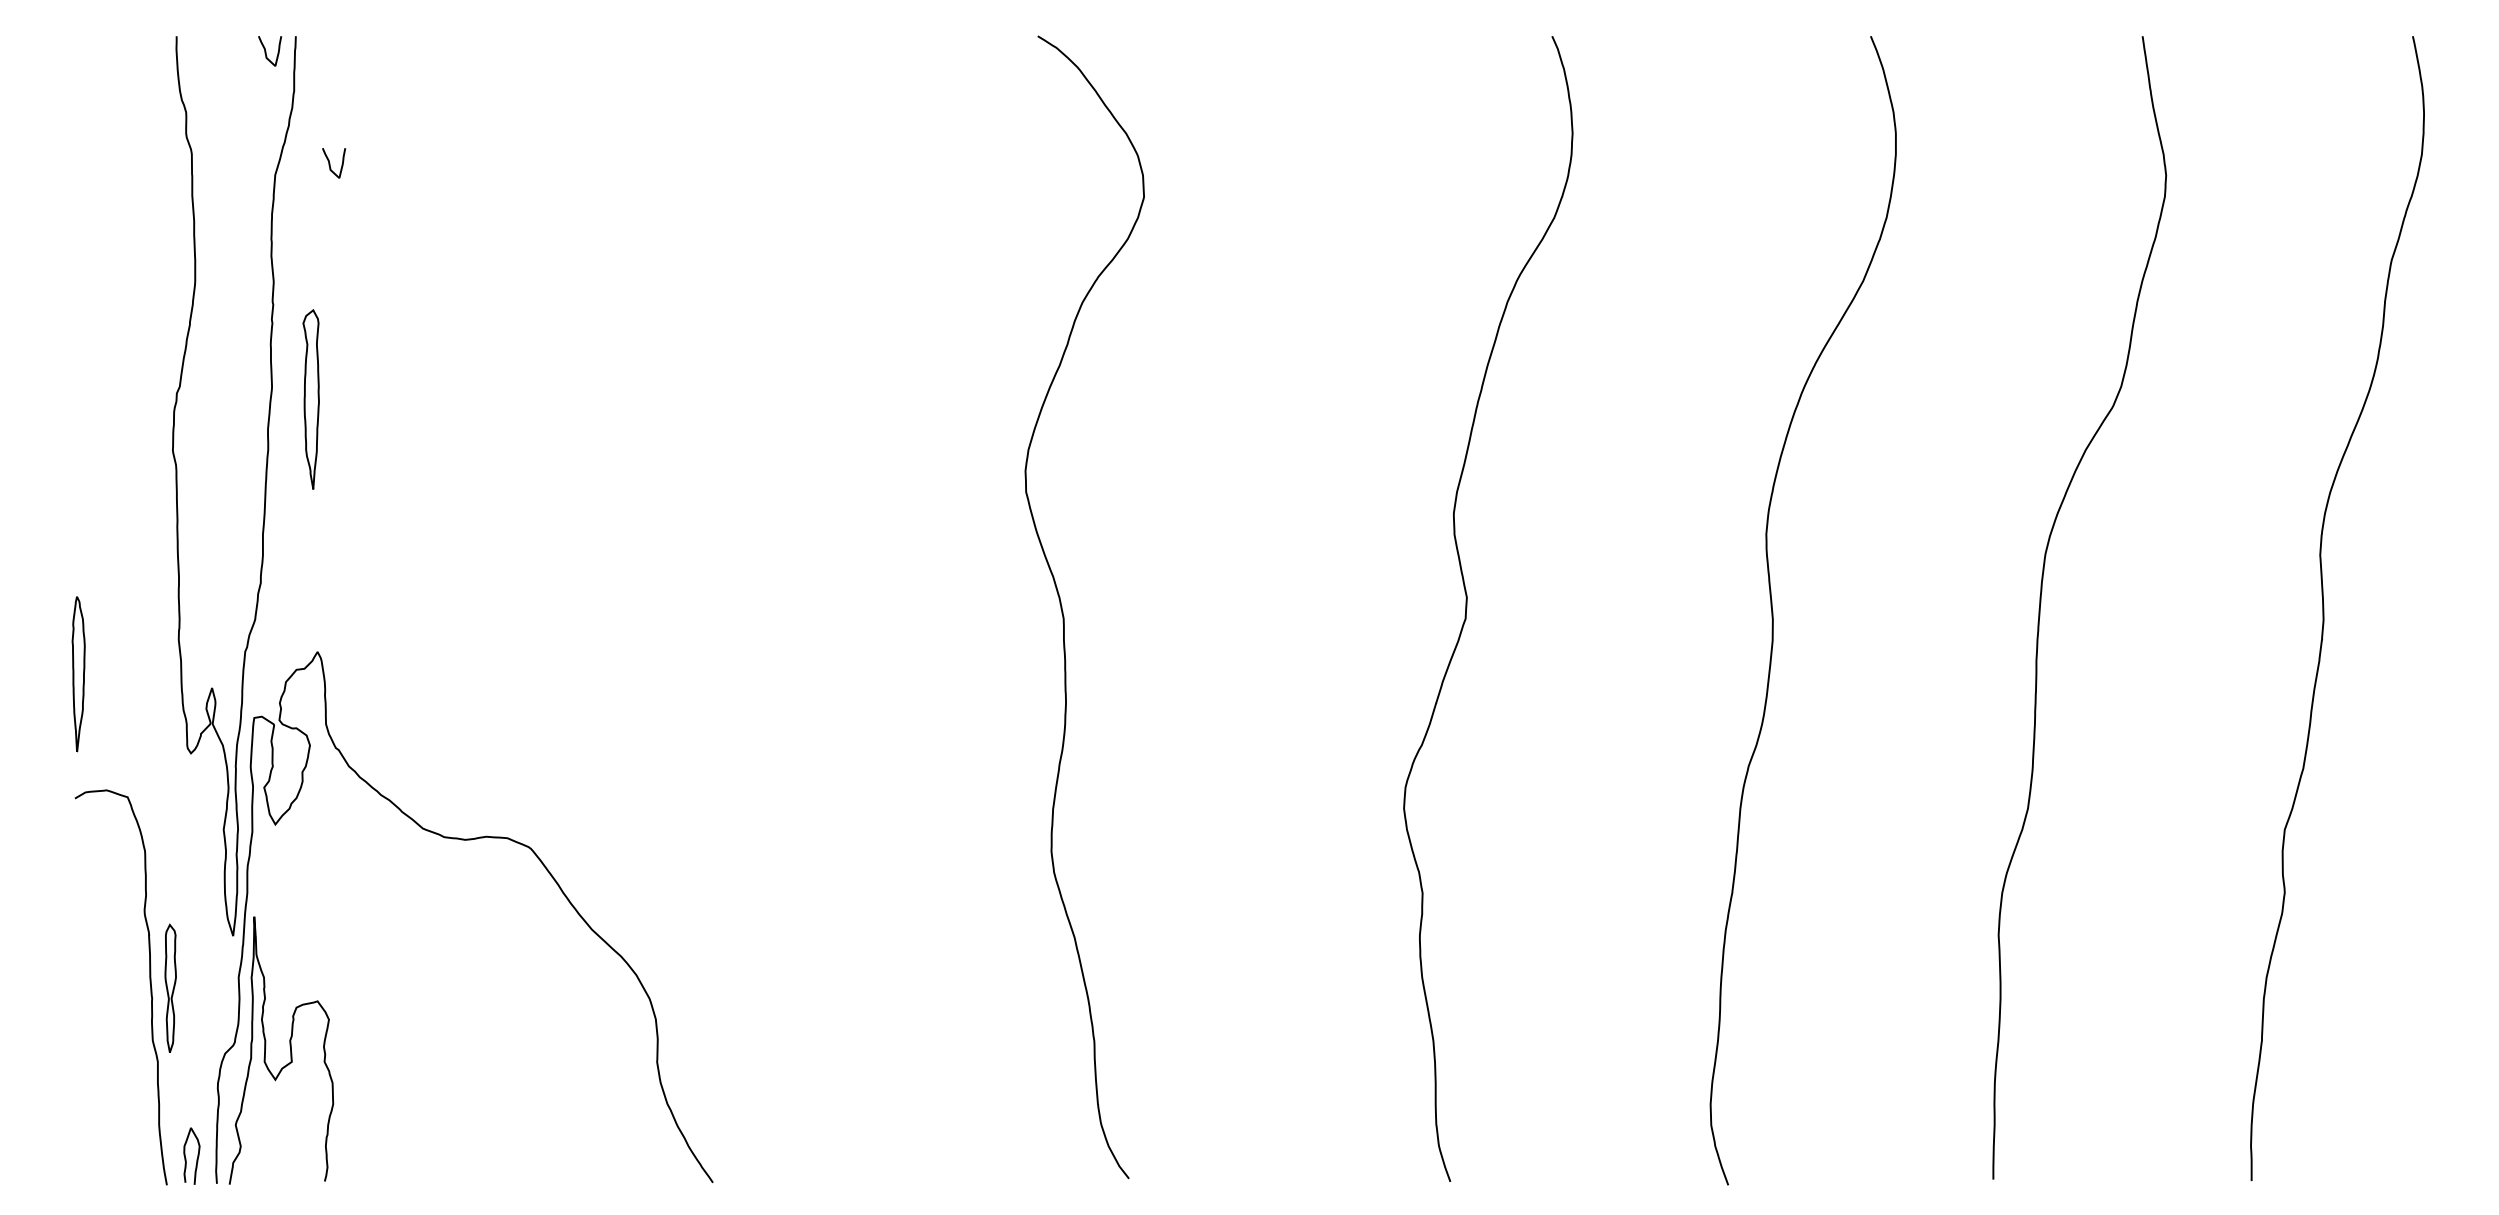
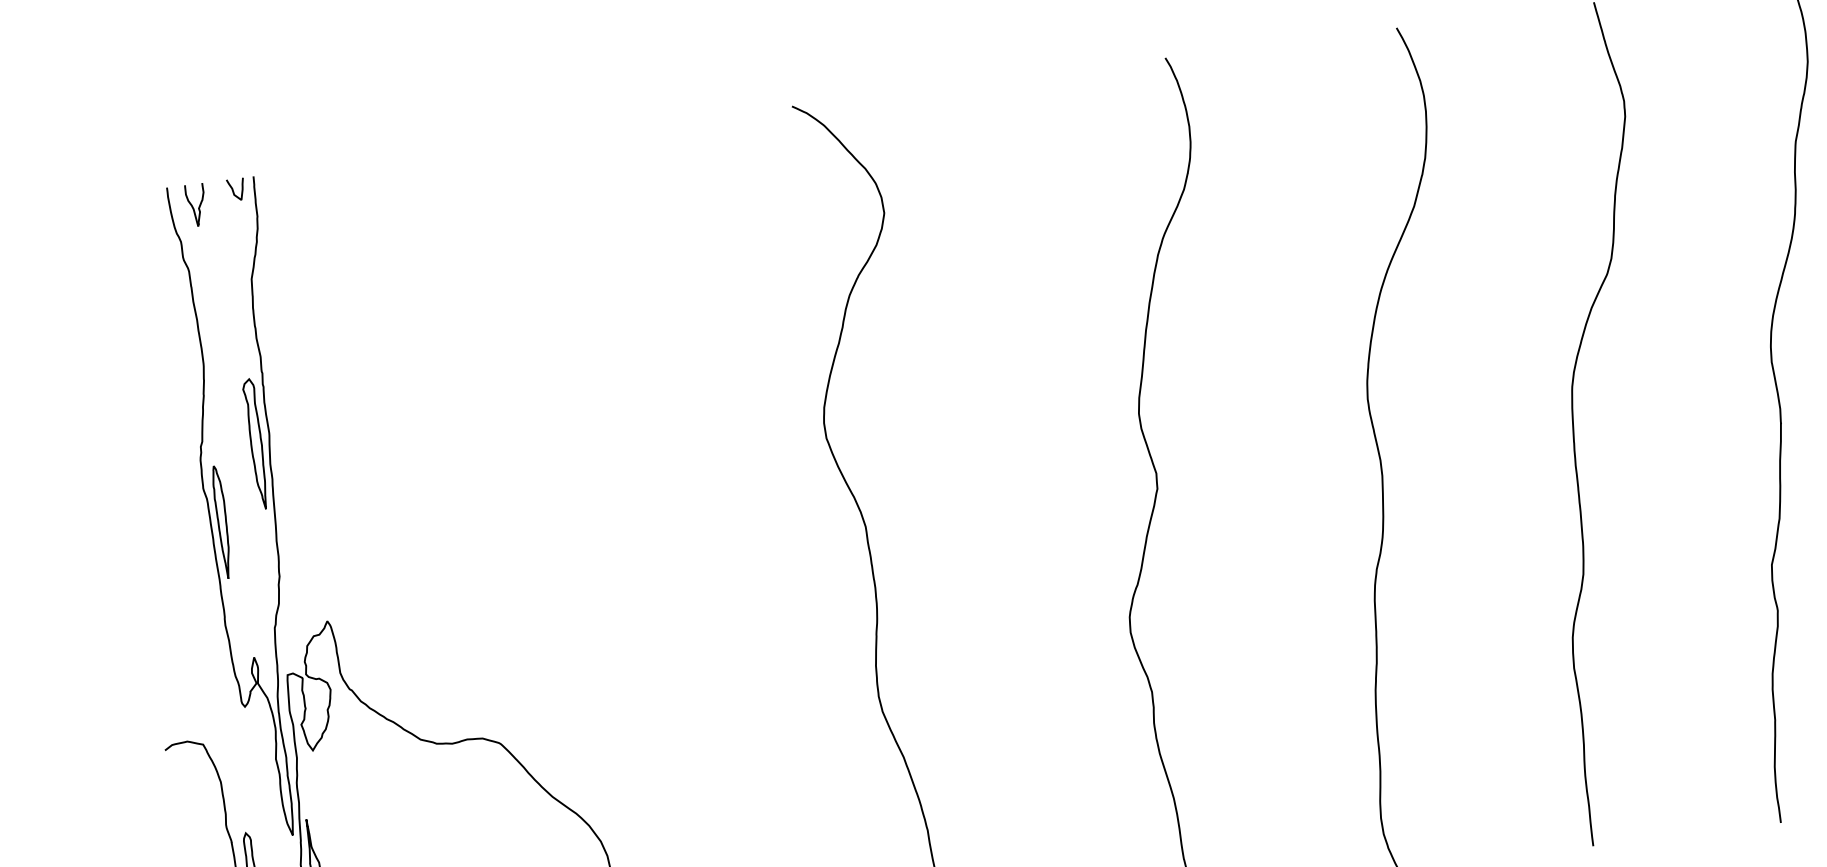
part: (213, 65) -> (196, 205), added
curve: (330, 163) -> (290, 265), removed
part: (310, 399) -> (255, 444), moved
part: (78, 674) -> (222, 522), moved

